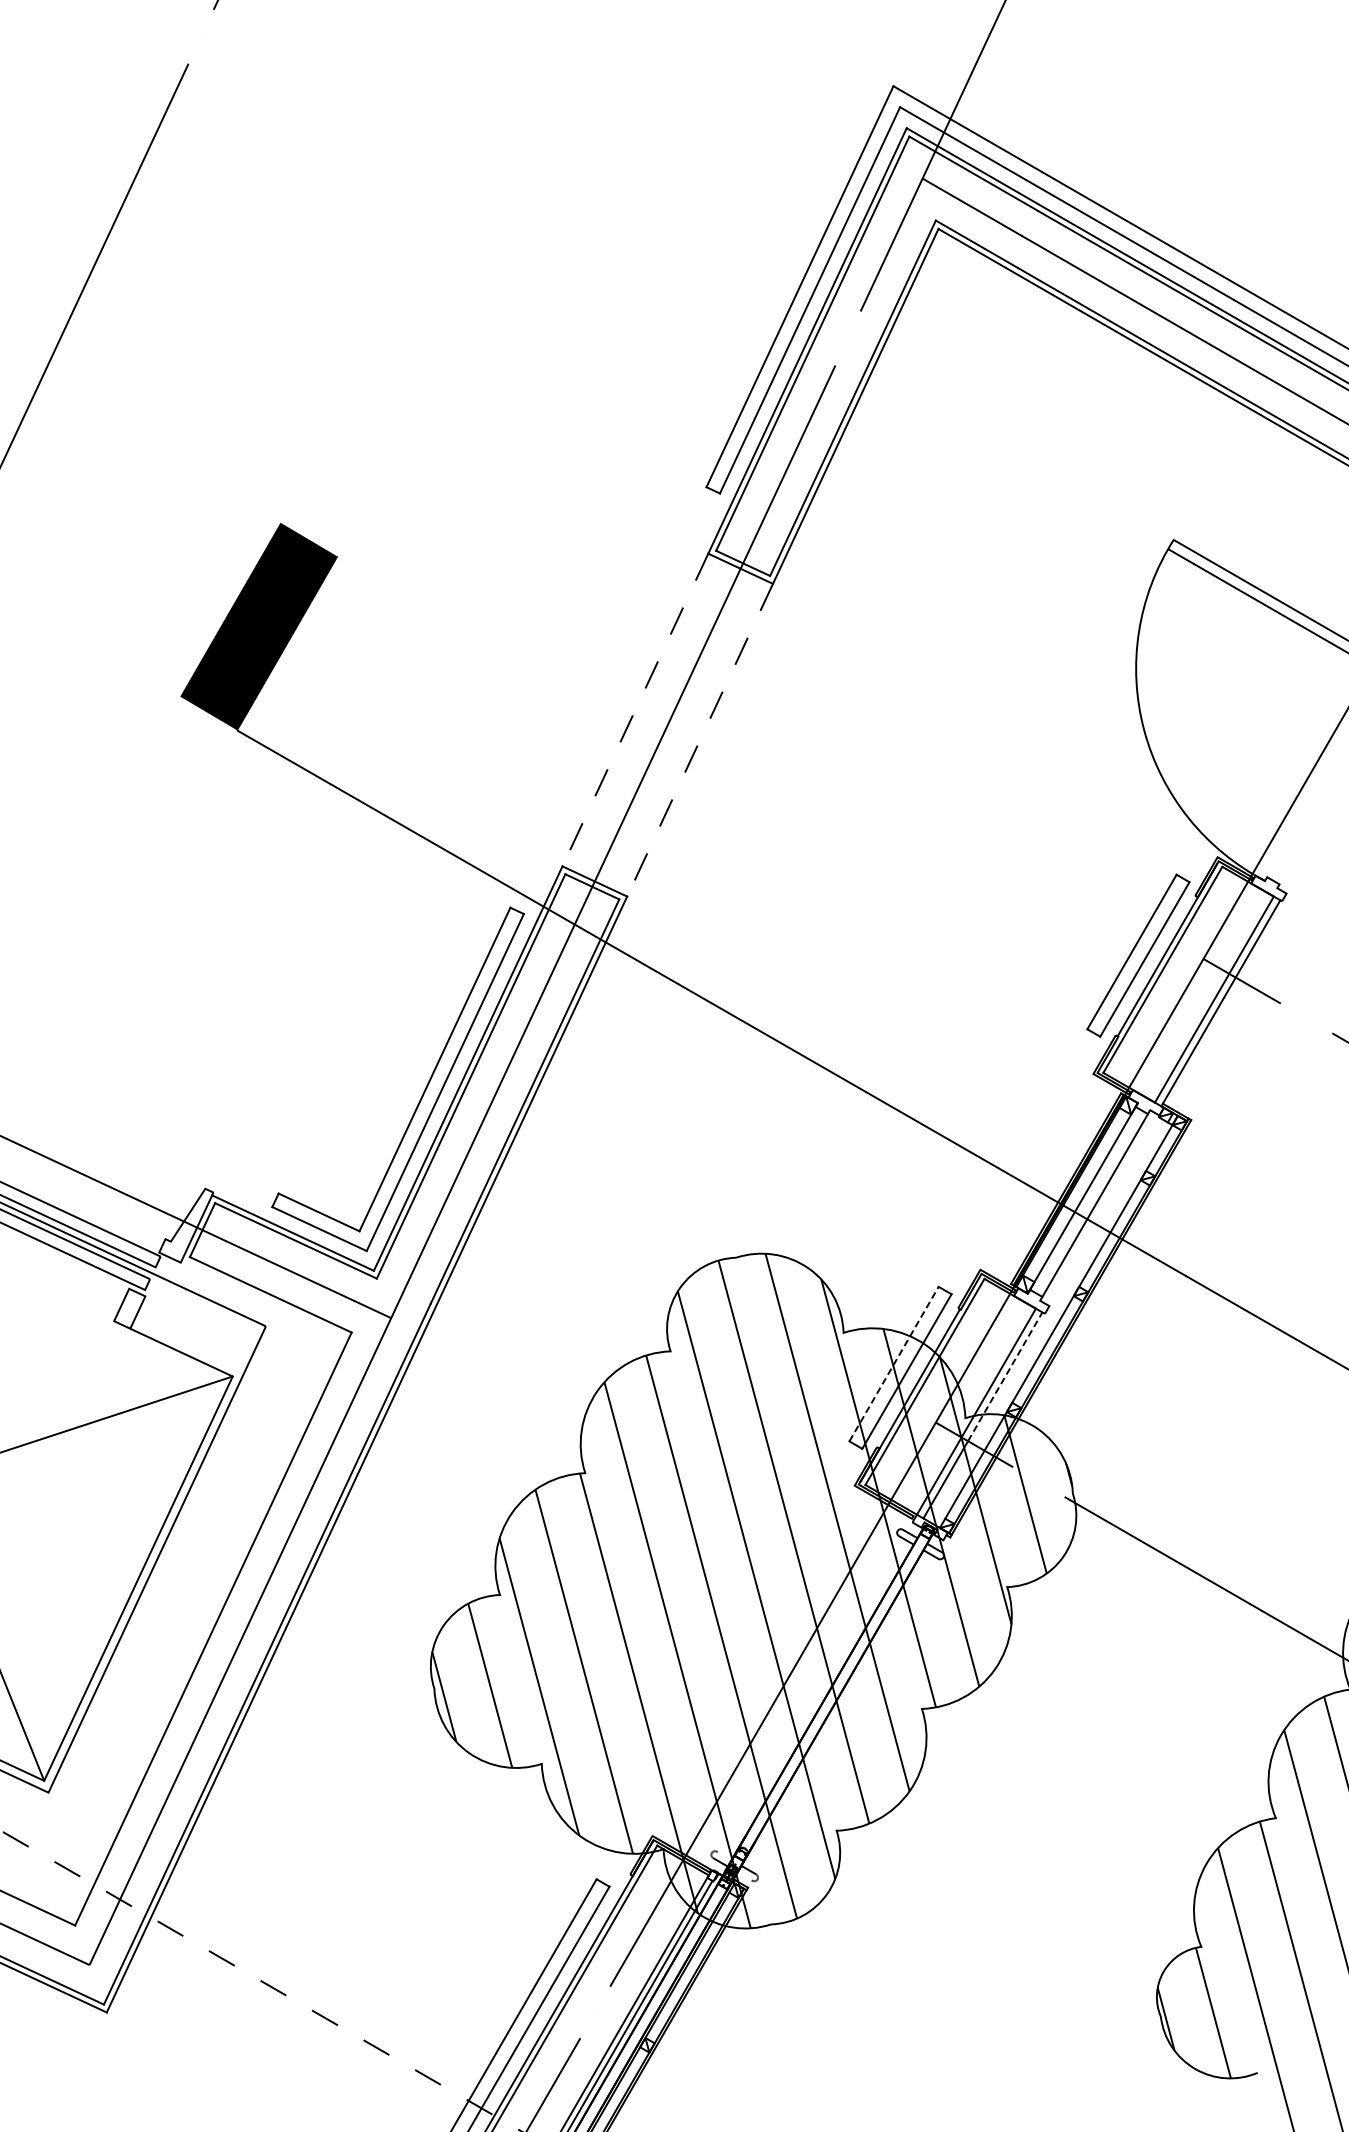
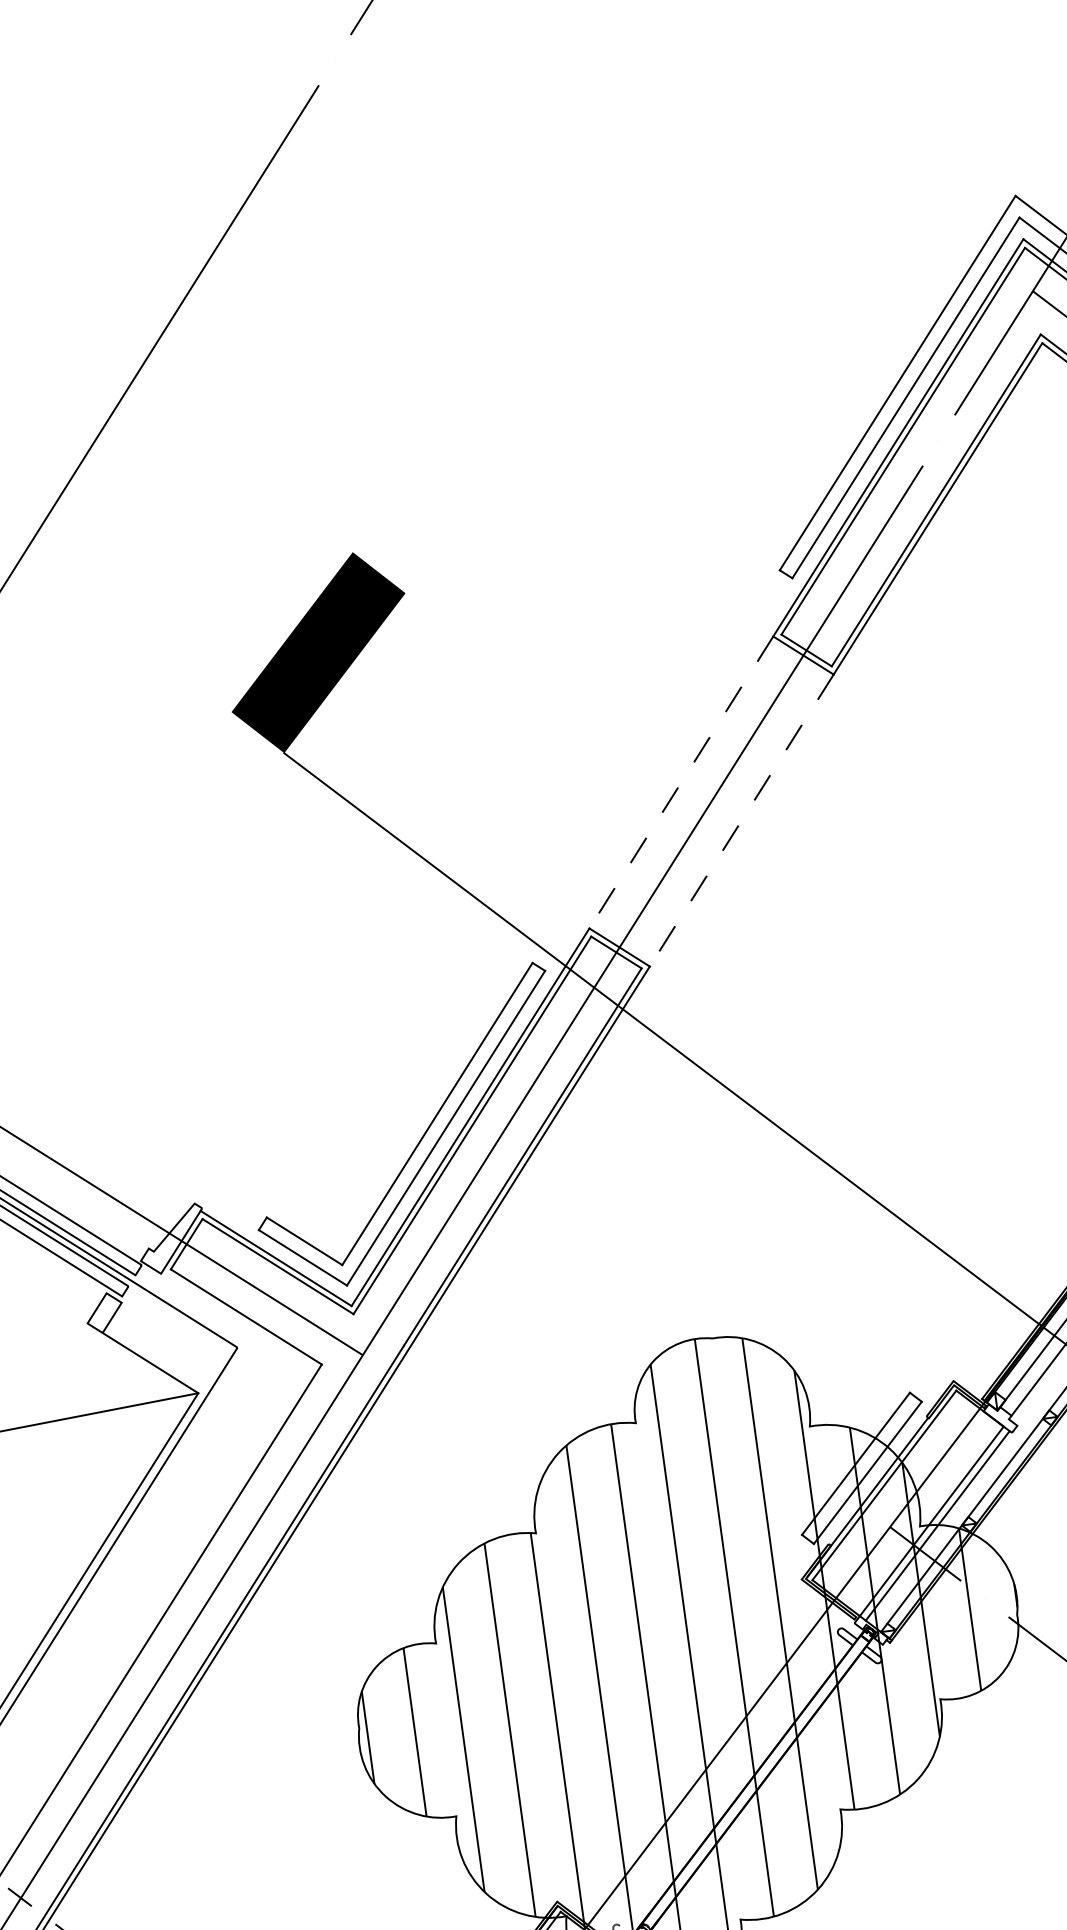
line: (894, 1363) -> (856, 1463), dashed -> solid
line: (1005, 1376) -> (965, 1490), dashed -> solid

